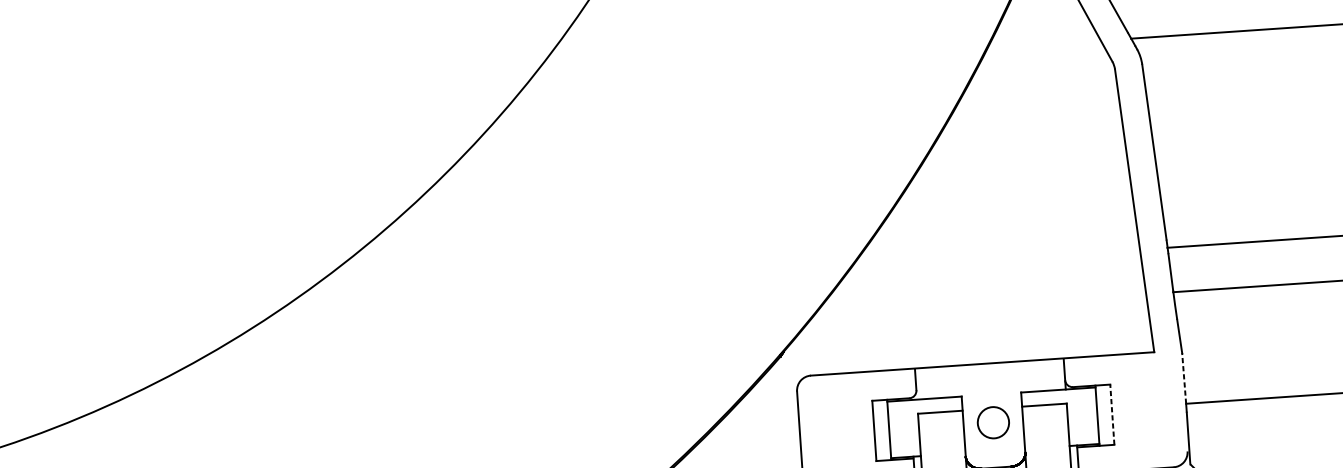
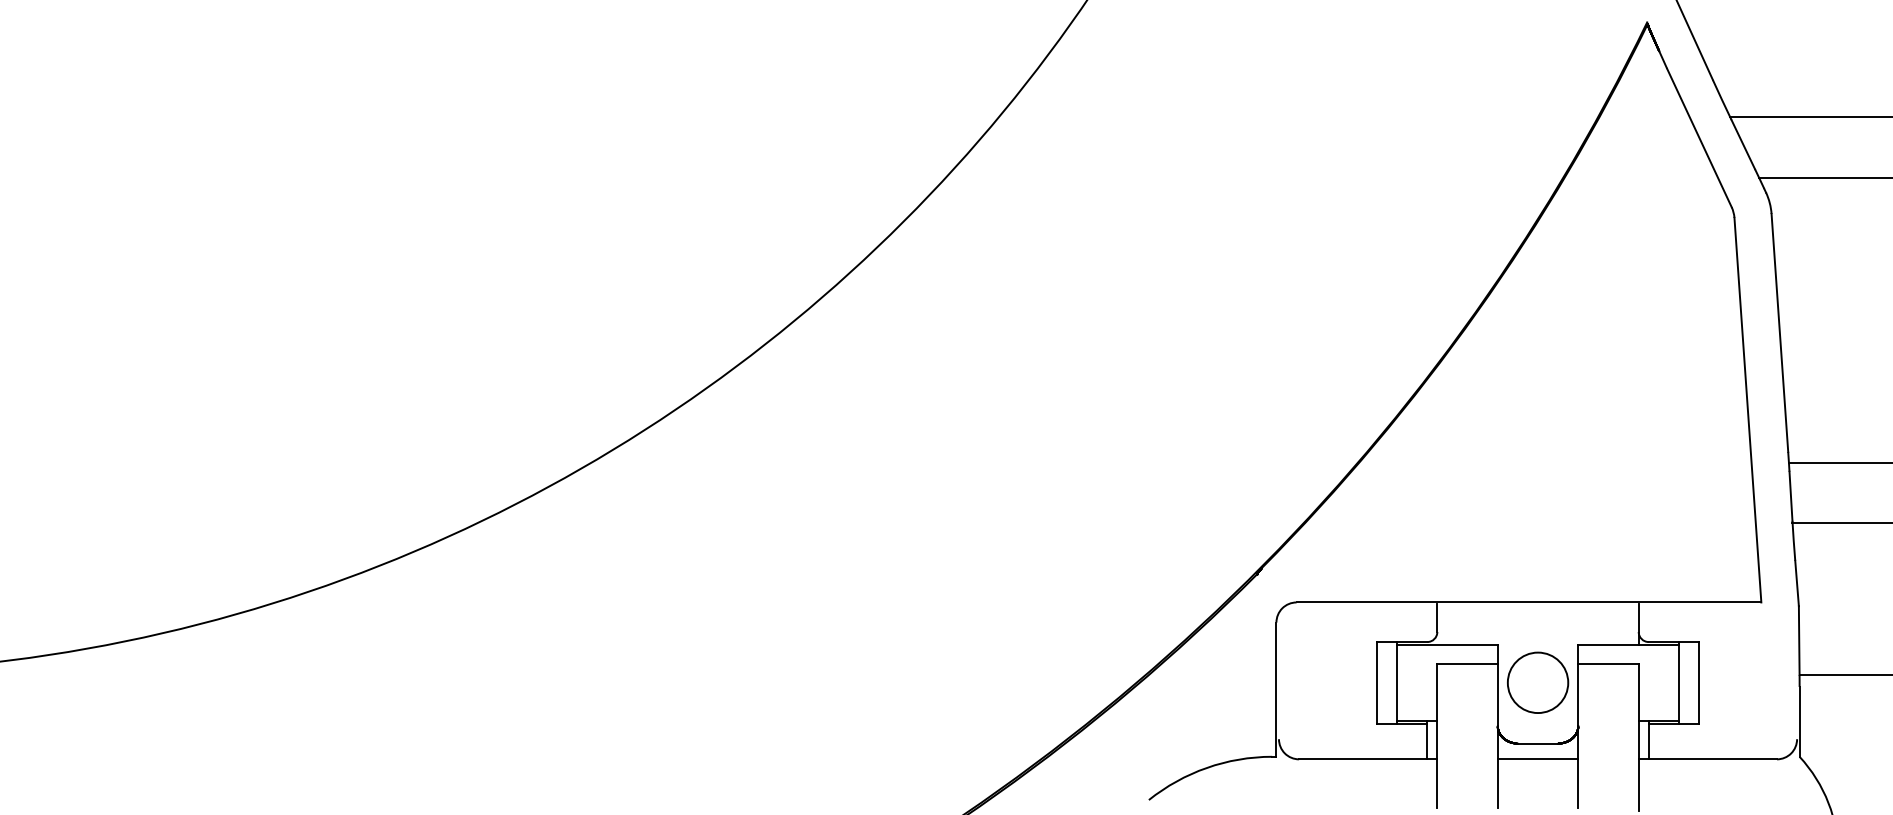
line: (1184, 378) -> (1799, 640), dashed -> solid
line: (1112, 414) -> (1699, 682), dashed -> solid
circle: (993, 422) -> (1538, 682), size x1.43

